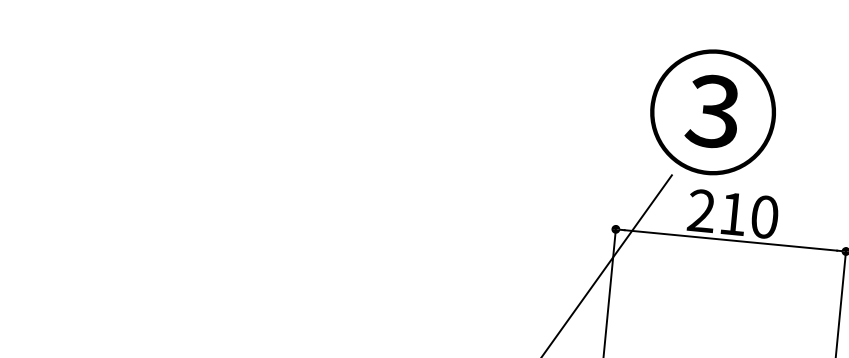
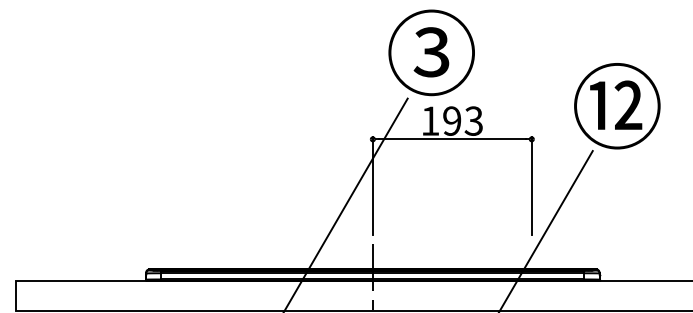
text: (732, 213) -> (451, 120), 210 -> 193

